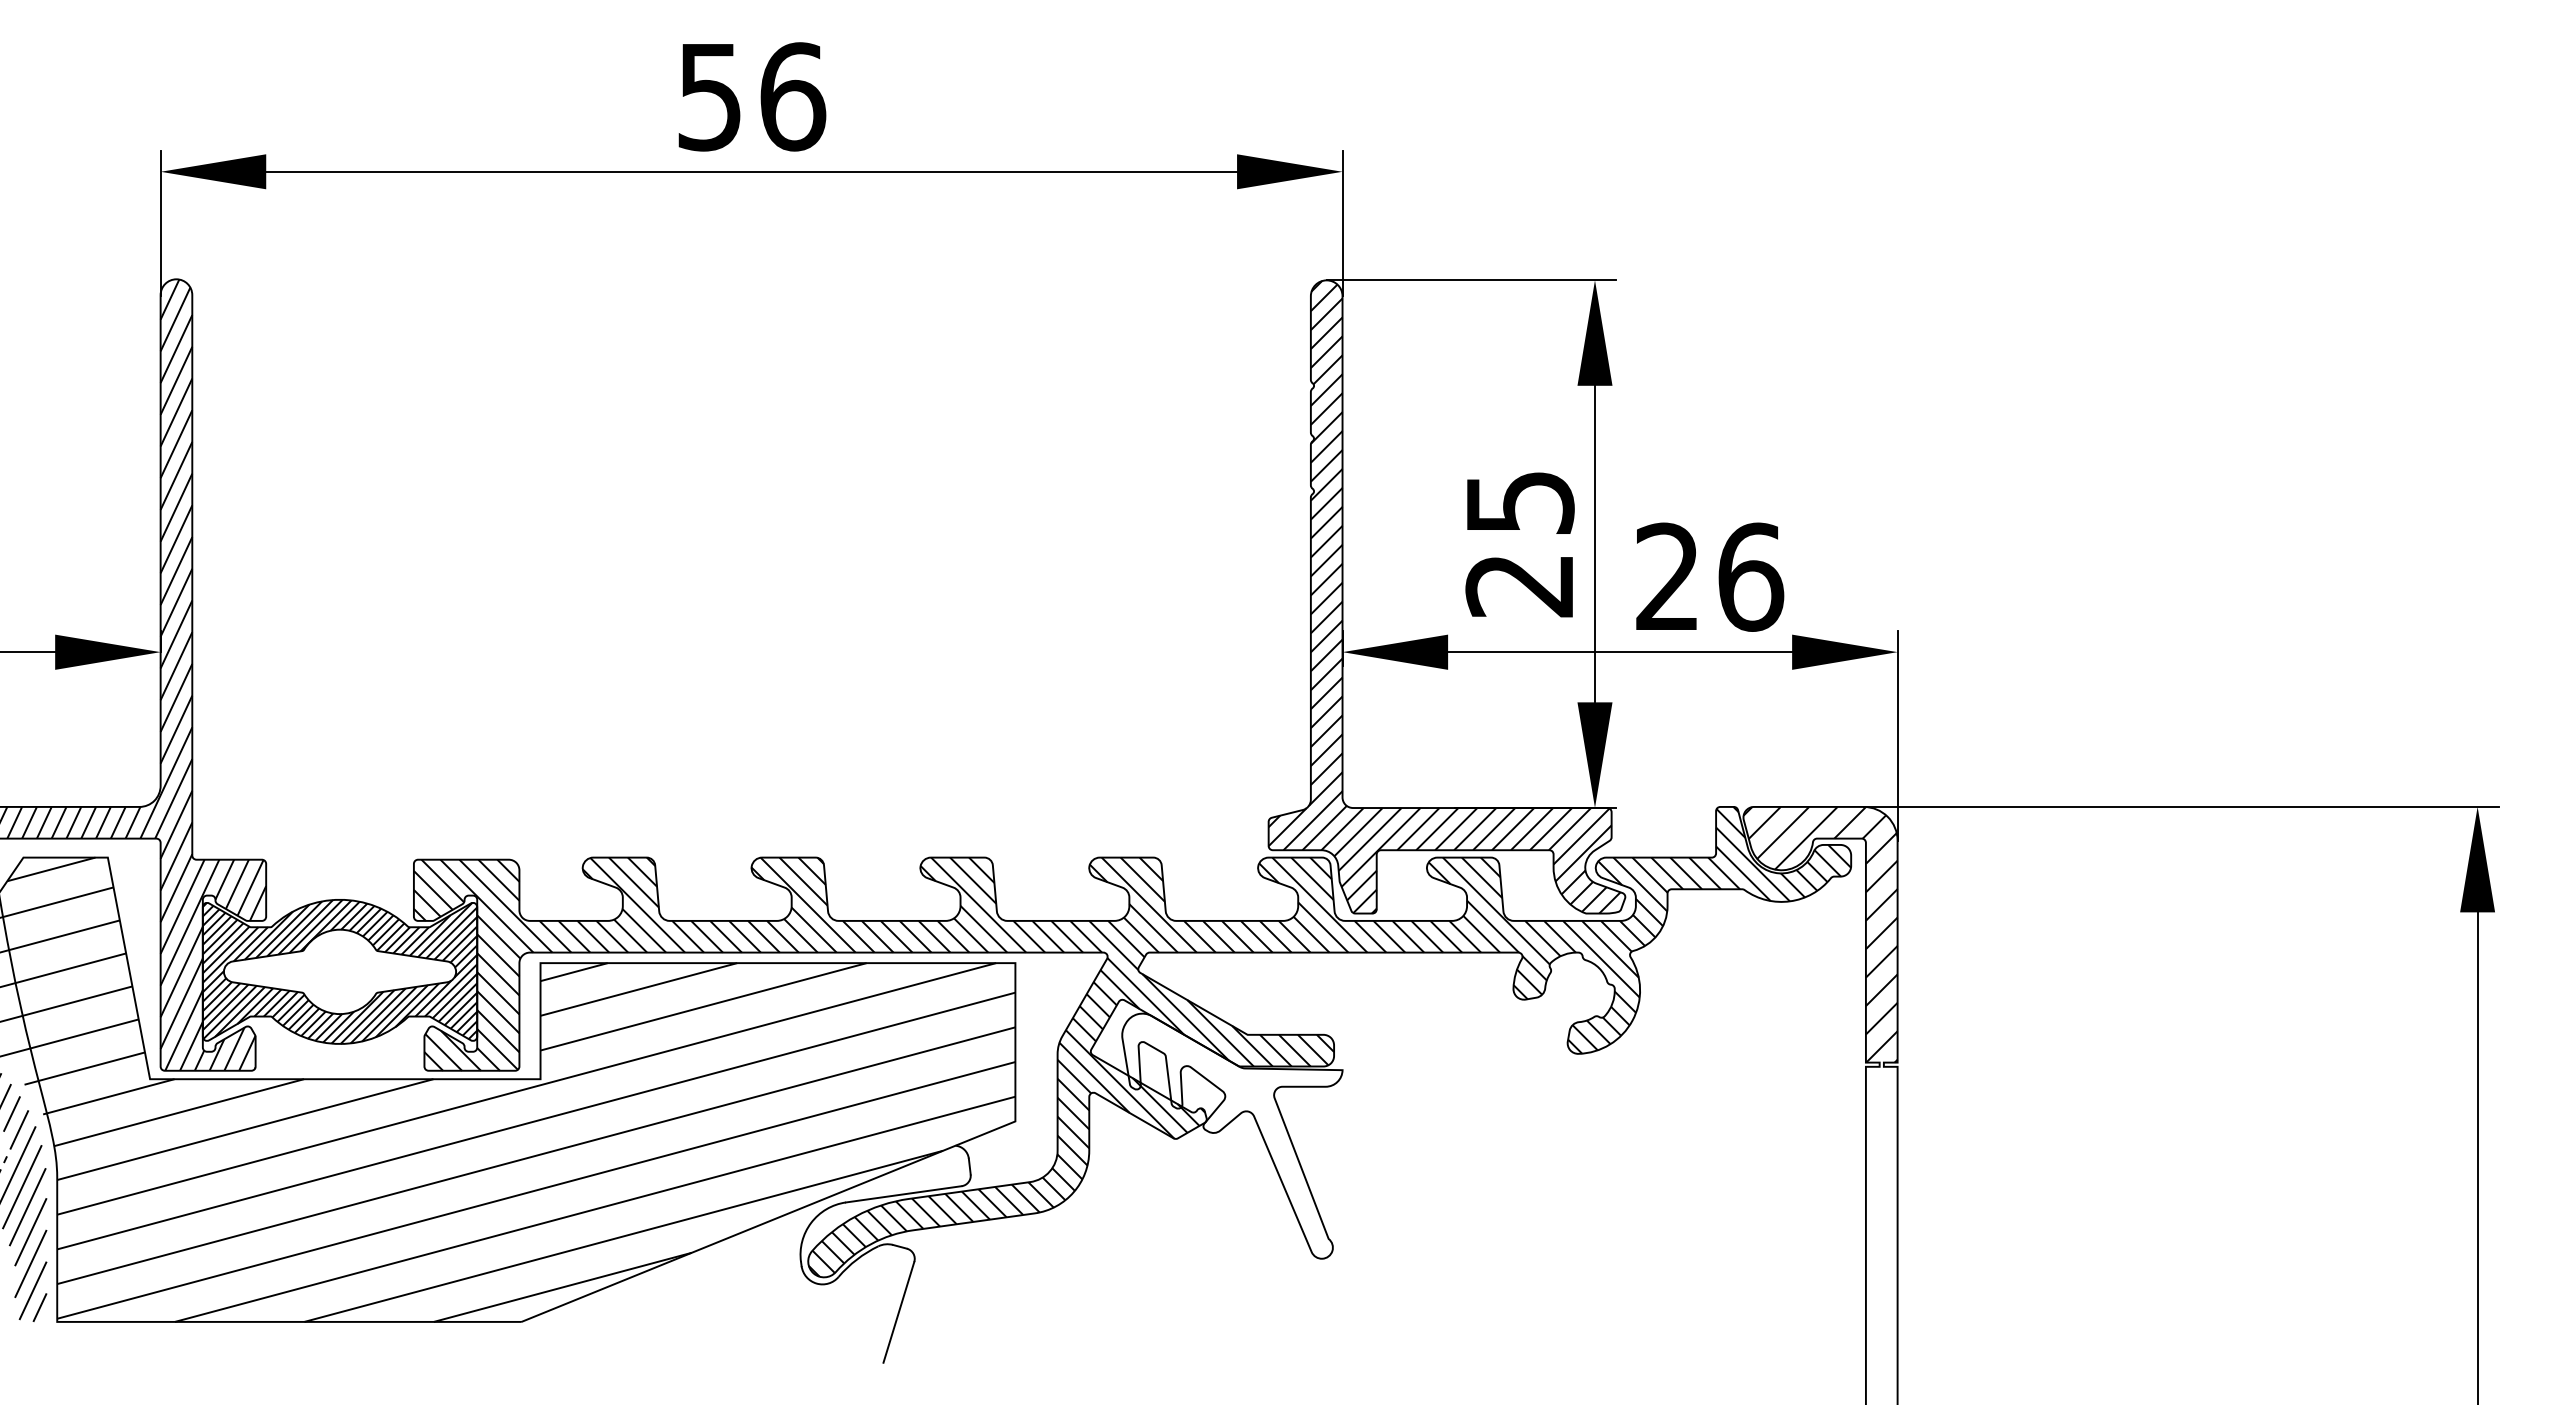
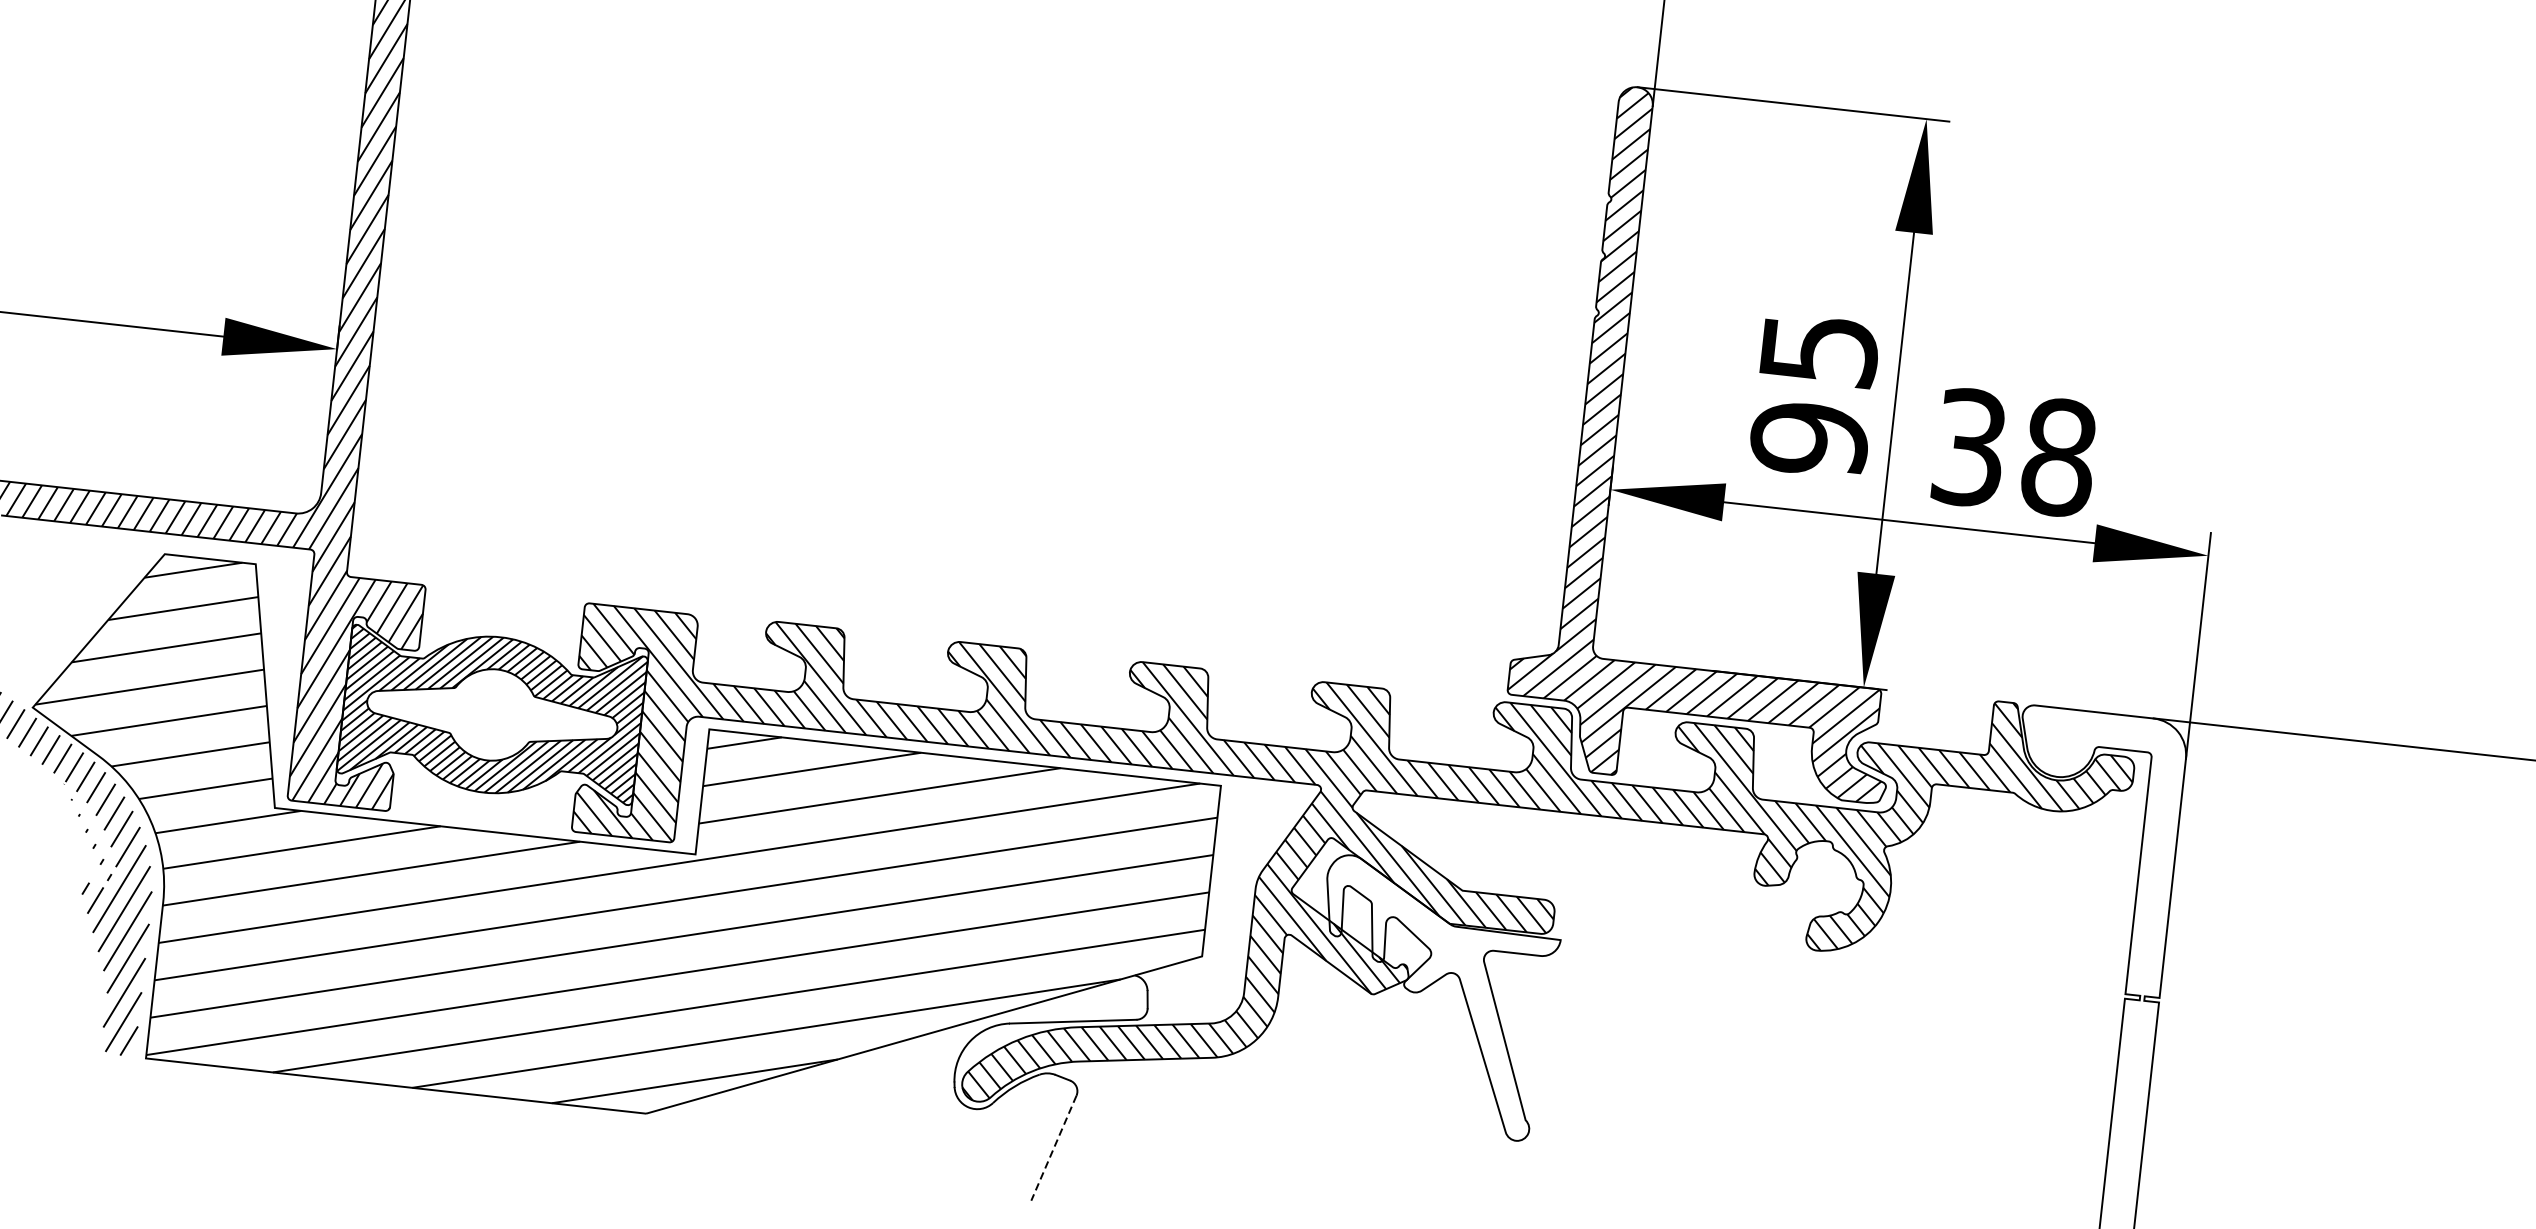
text: (1710, 576) -> (2015, 451), 26 -> 38
text: (1519, 585) -> (1808, 438), 25 -> 95
hatch: (1820, 934) -> (2091, 850), removed
line: (898, 1312) -> (1053, 1148), solid -> dashed

